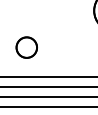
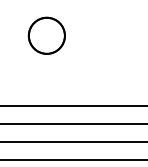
circle: (26, 47) -> (46, 35), moved

